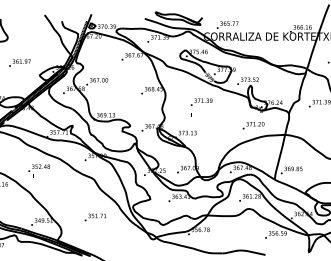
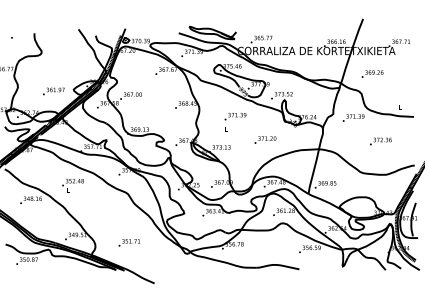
text: (19, 63) -> (53, 91), moved
text: (253, 125) -> (265, 139), moved
text: (95, 217) -> (129, 242), moved

